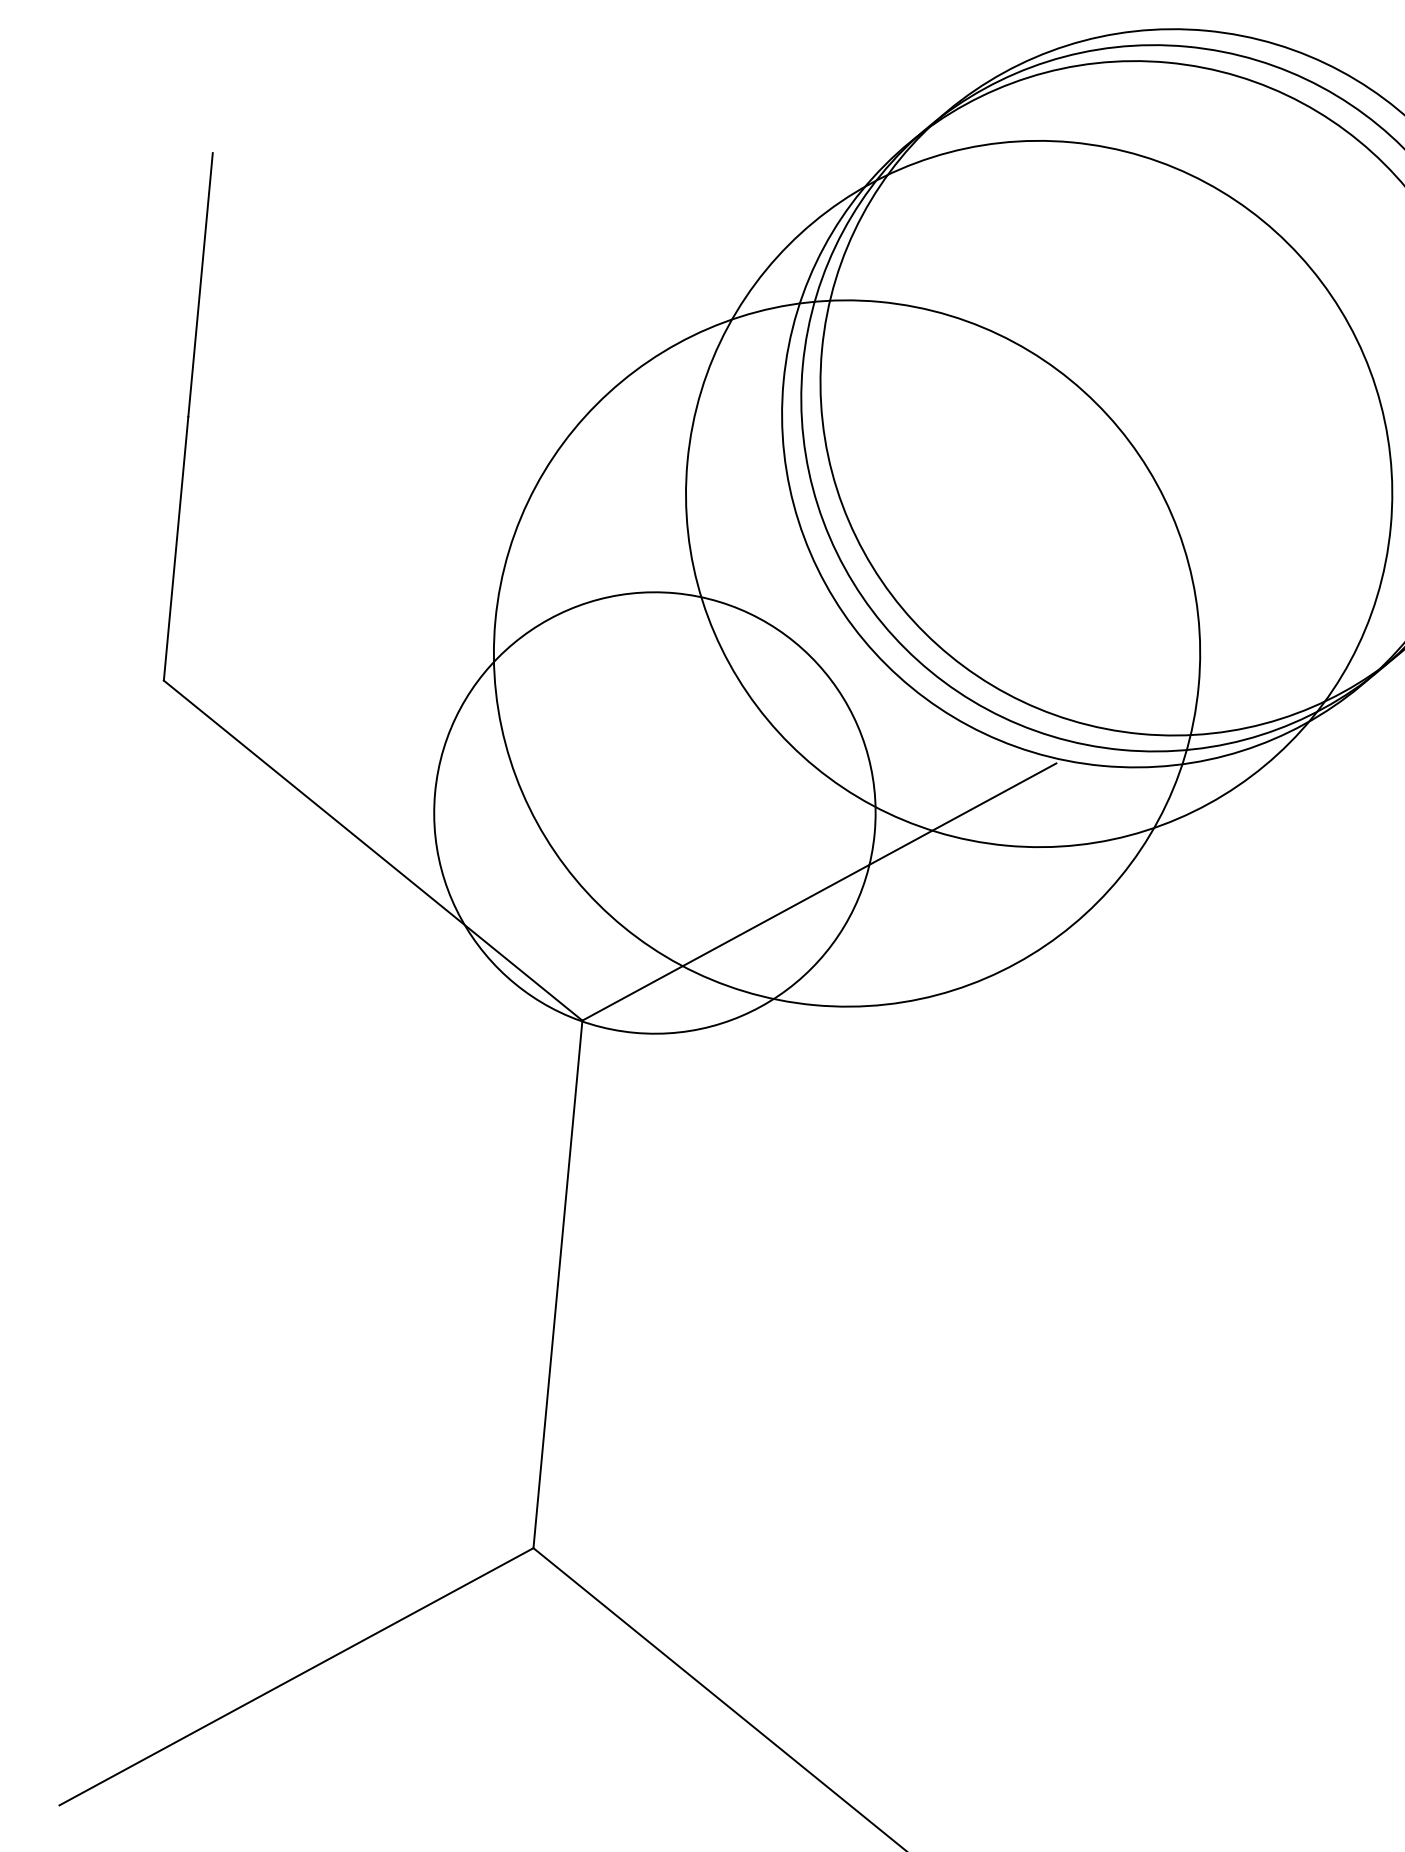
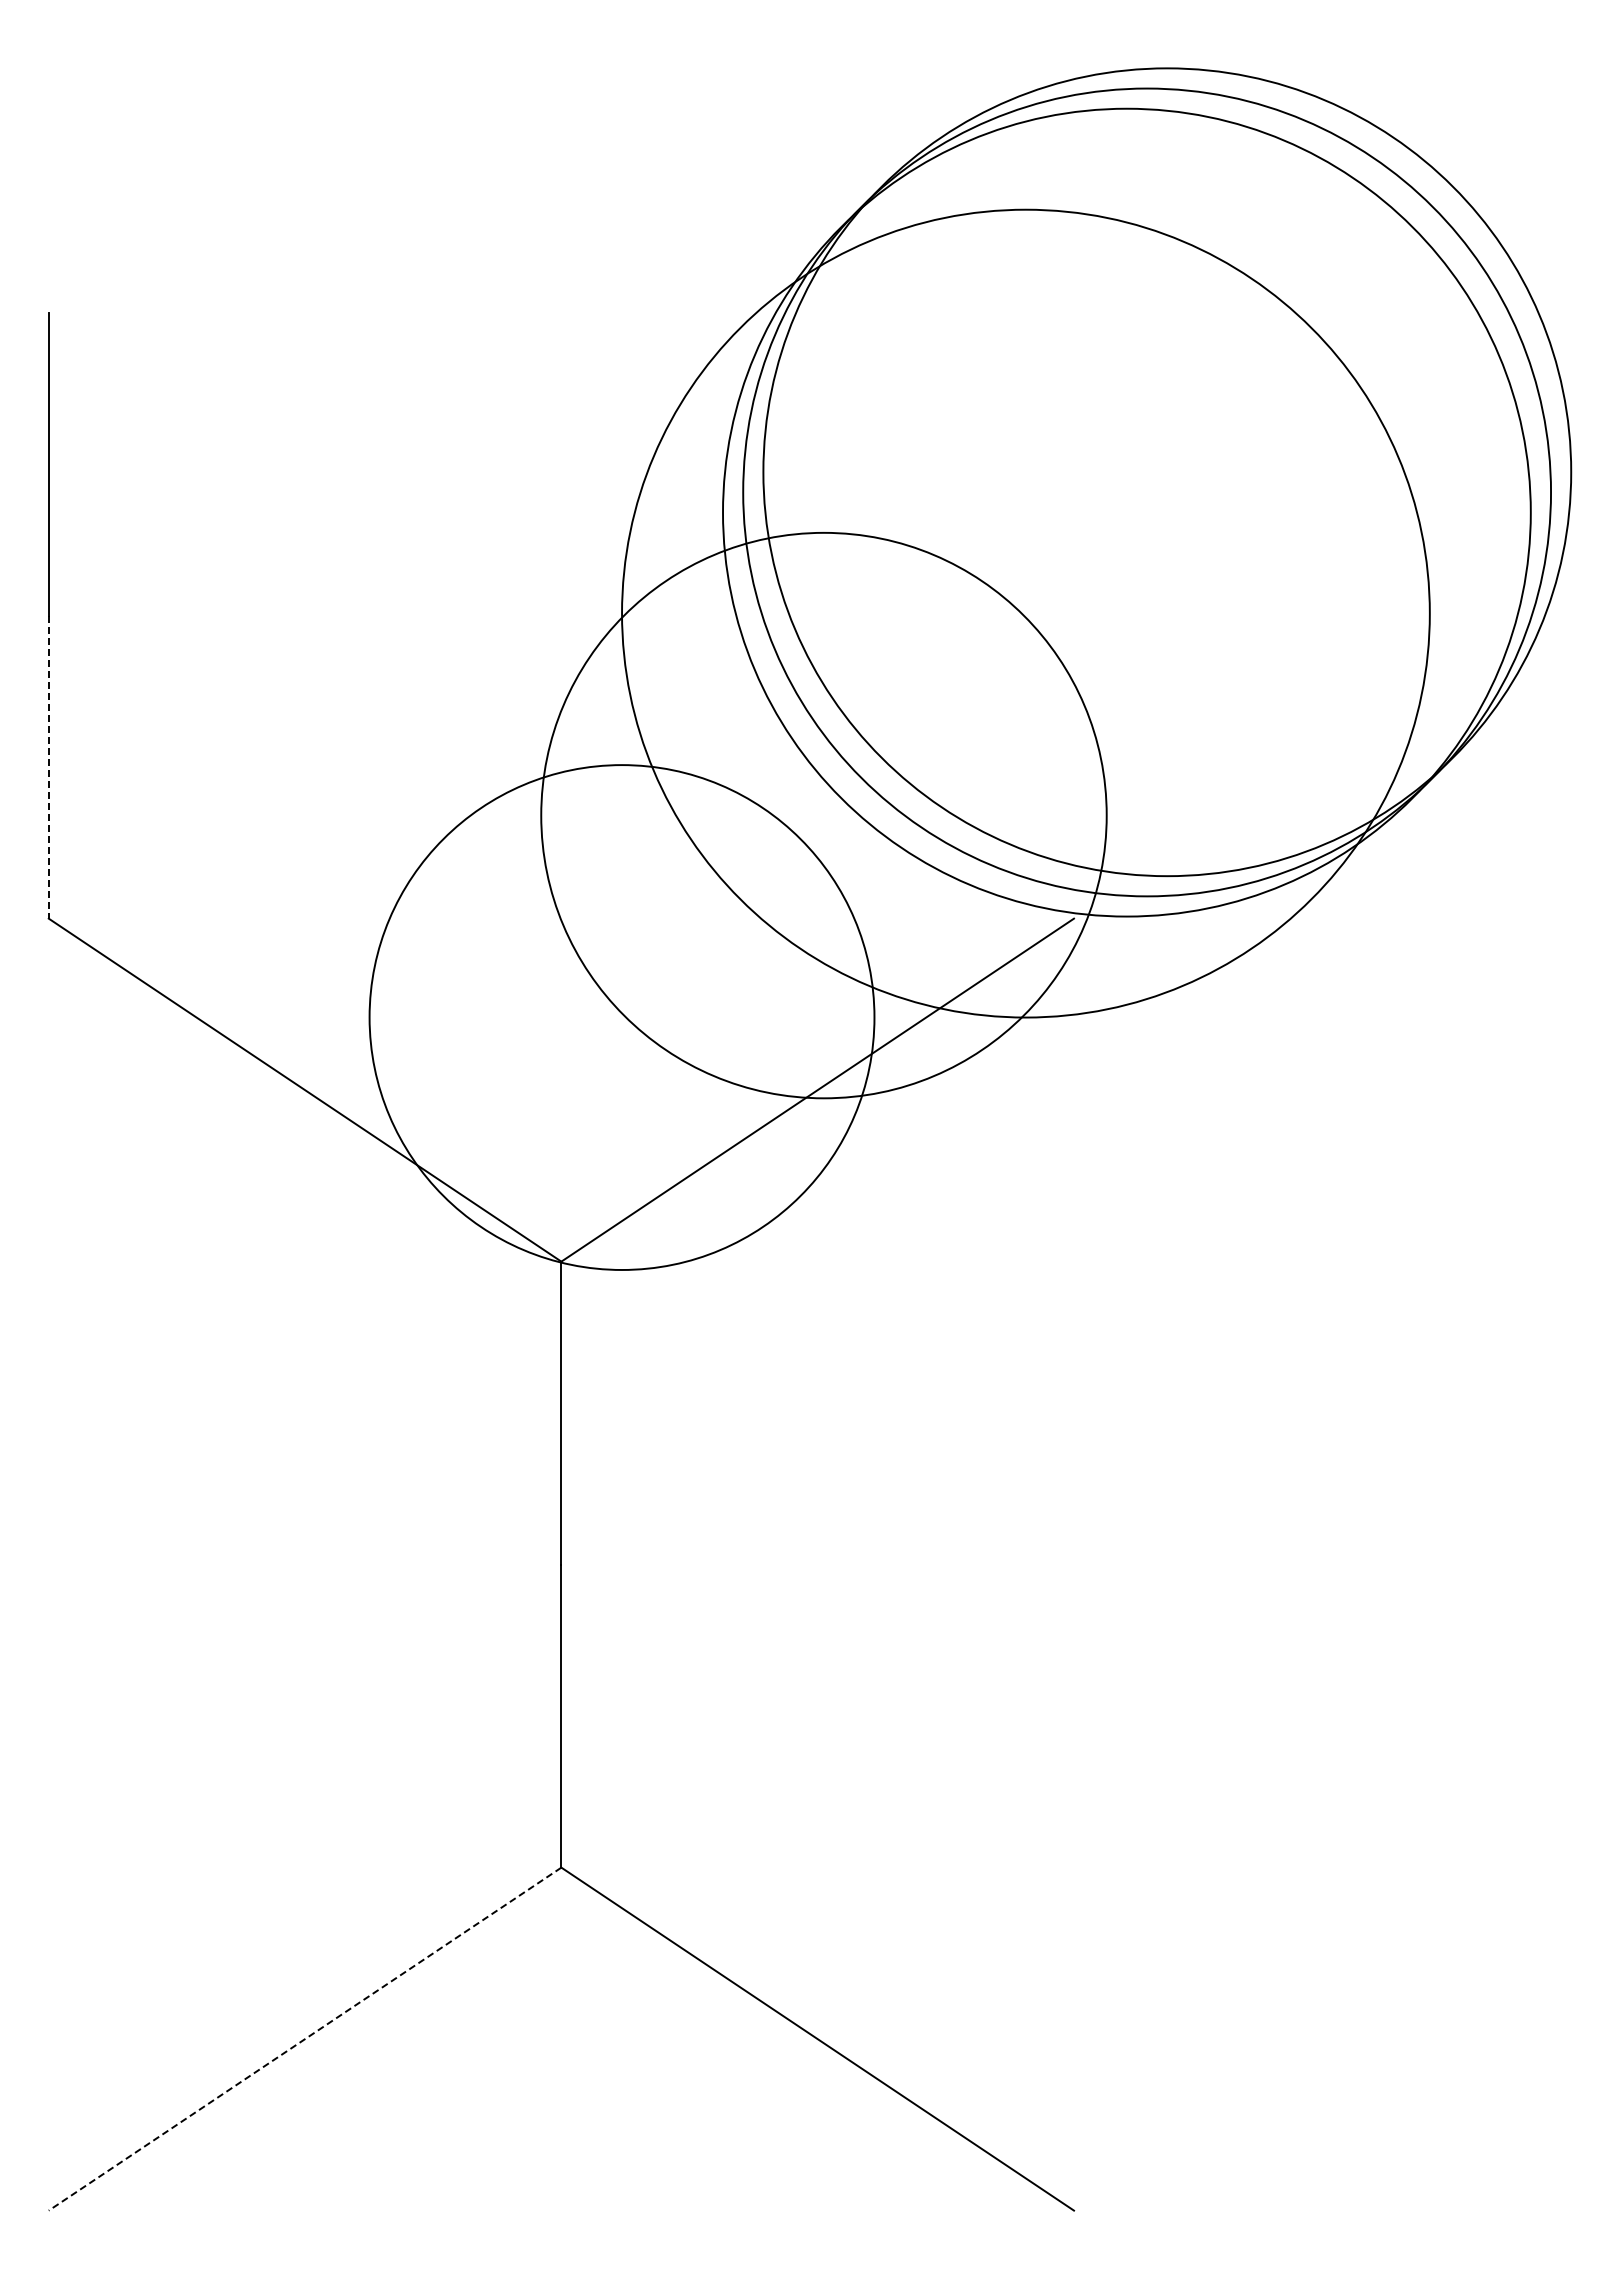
line: (175, 549) -> (48, 767), solid -> dashed
circle: (846, 653) -> (823, 815), size x0.7
line: (295, 1677) -> (304, 2039), solid -> dashed

